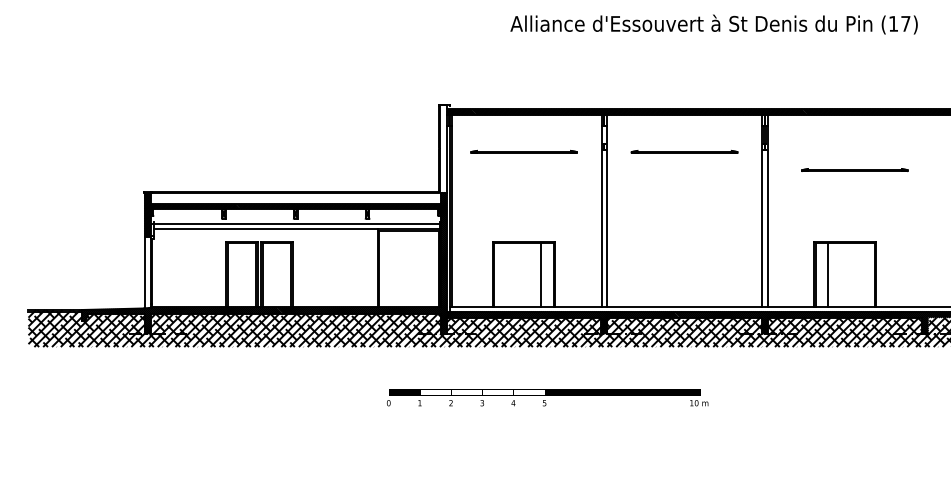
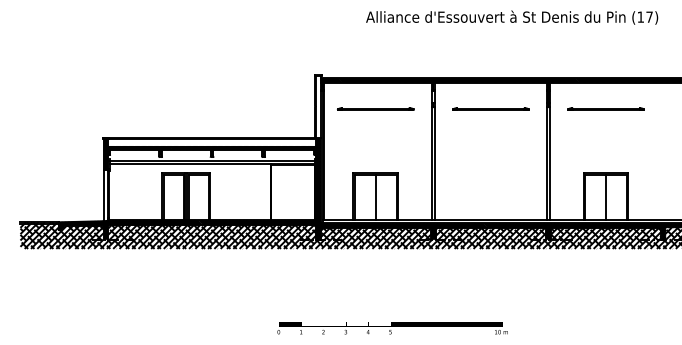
line: (854, 169) -> (605, 108), moved
line: (540, 275) -> (375, 197), moved
line: (829, 275) -> (606, 197), moved
text: (547, 398) -> (392, 328), moved

